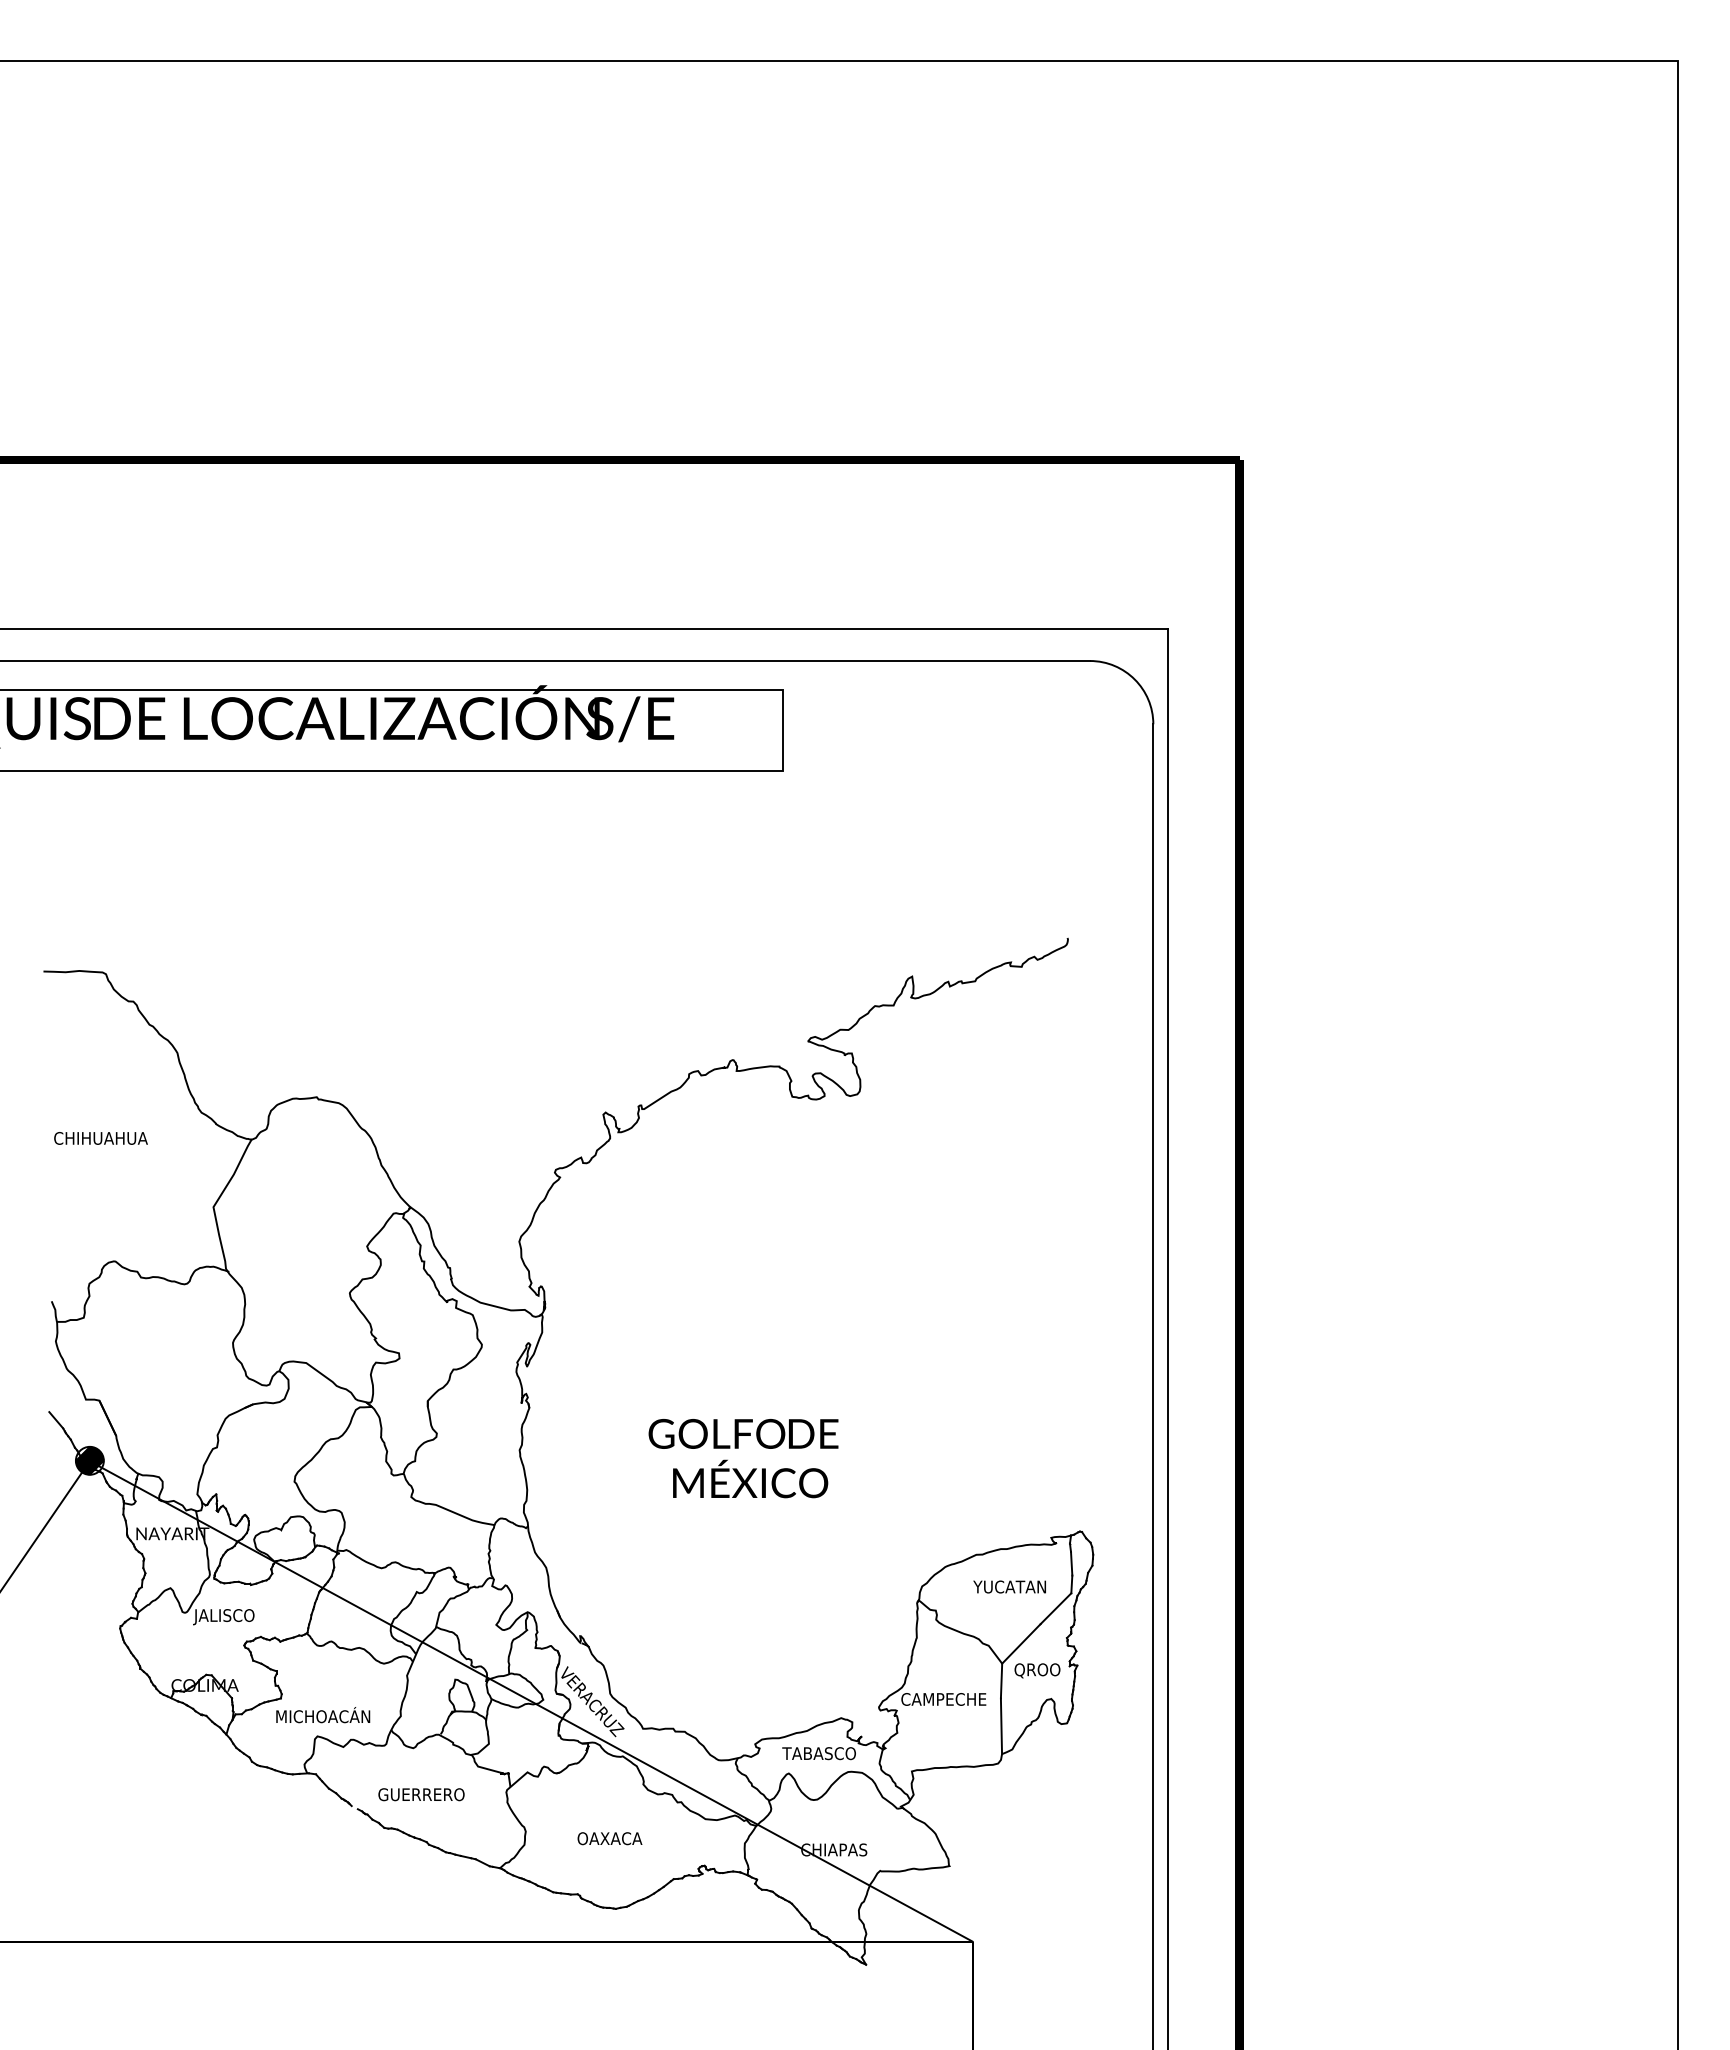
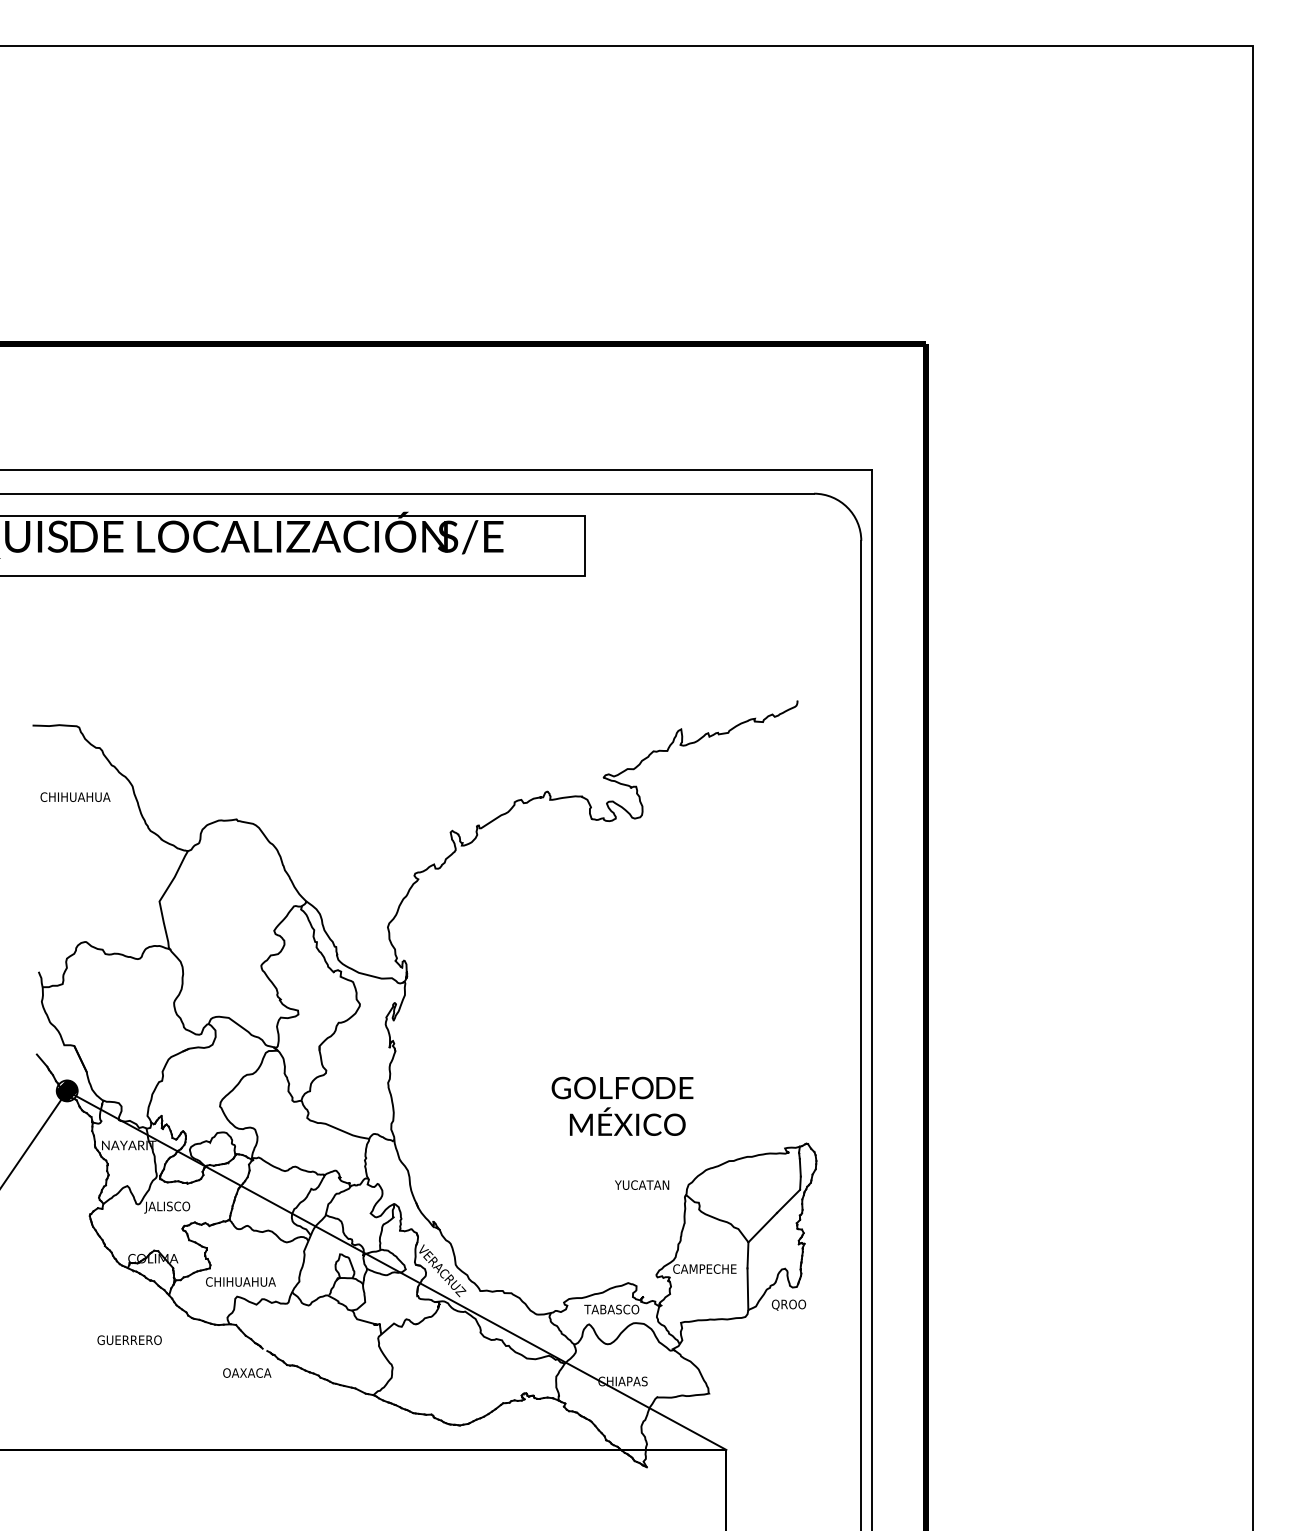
text: (100, 1138) -> (75, 797), moved
text: (743, 1458) -> (622, 1106), moved
text: (1009, 1586) -> (641, 1184), moved
text: (1037, 1670) -> (788, 1304), moved
text: (322, 1715) -> (240, 1281), MICHOACÁN -> CHIHUAHUA
text: (421, 1794) -> (129, 1340), moved
text: (609, 1838) -> (246, 1372), moved

